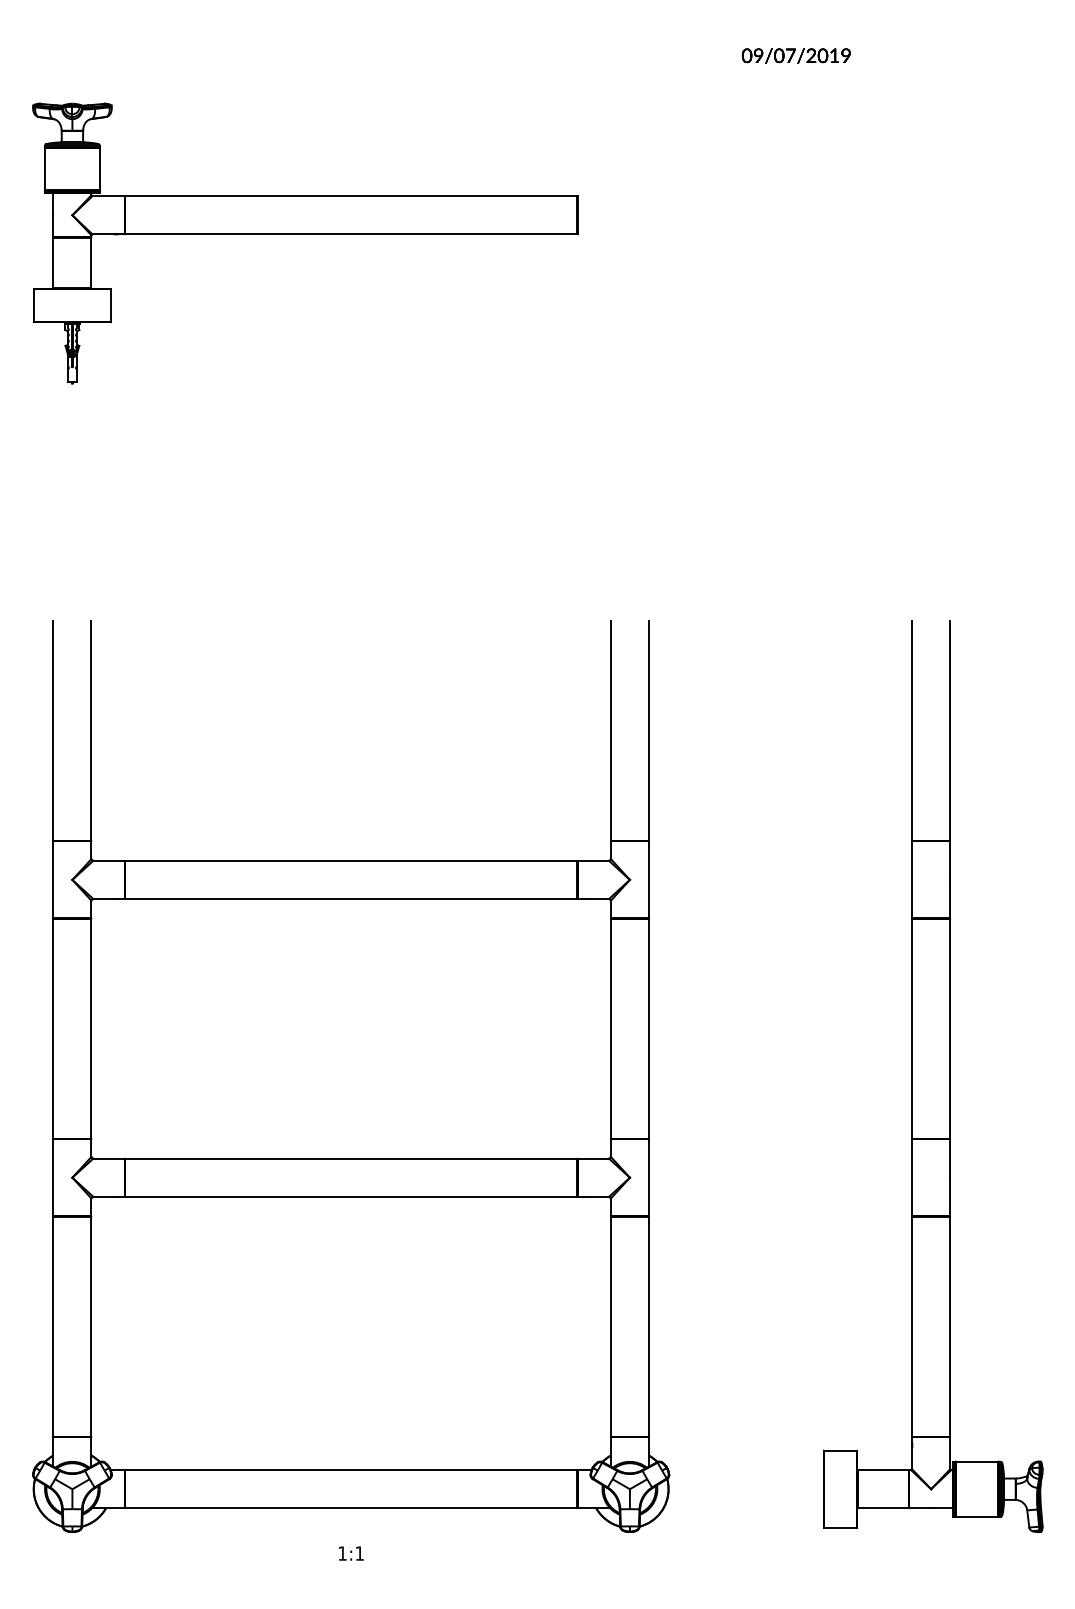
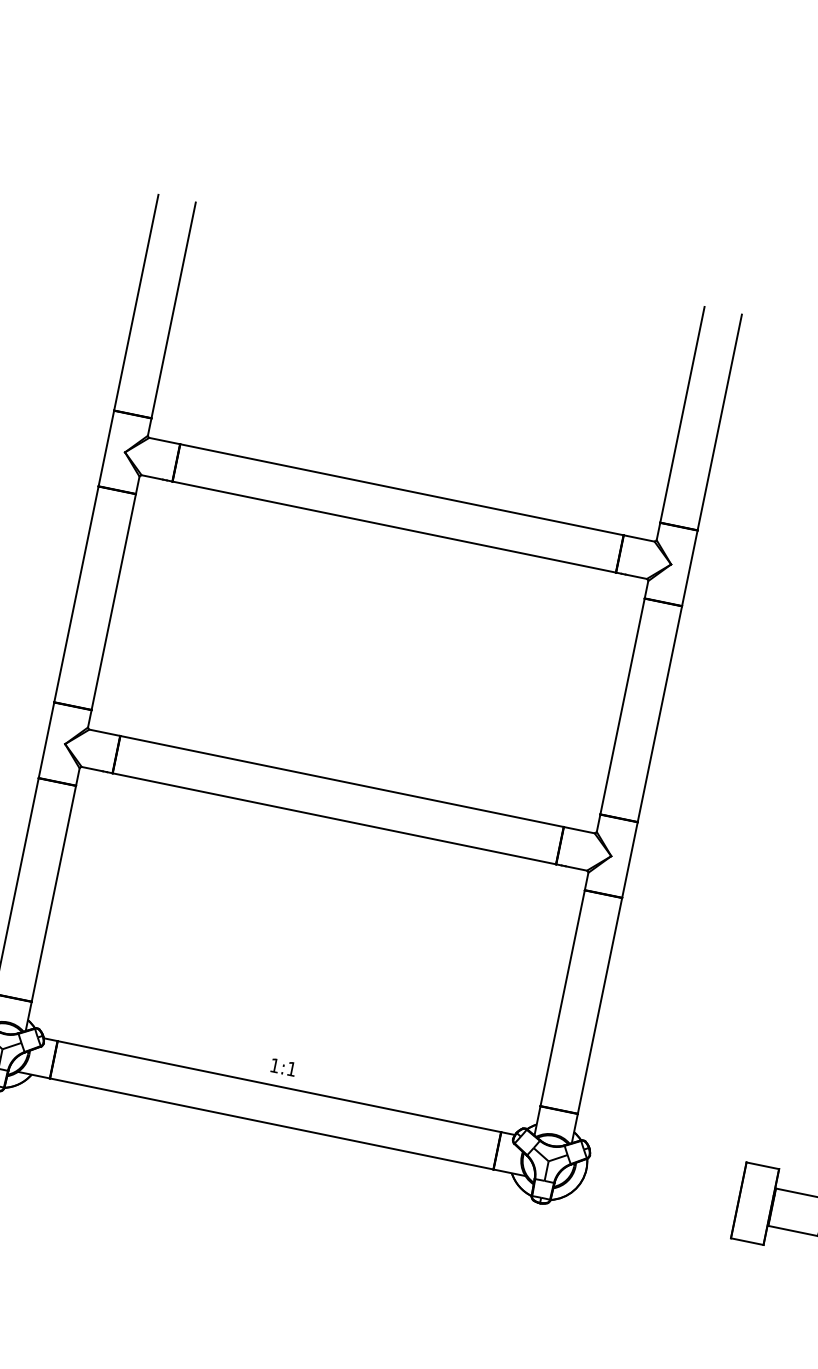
text: (351, 1553) -> (283, 1067), moved

